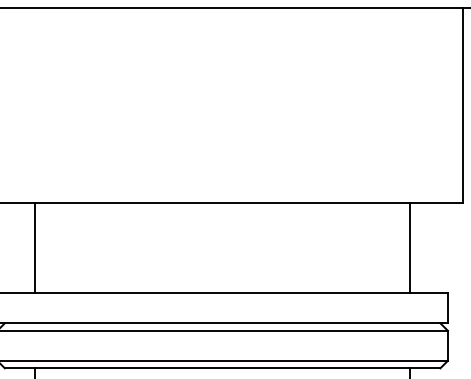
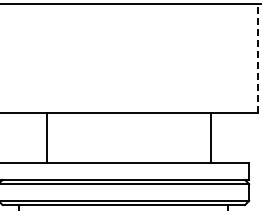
line: (462, 105) -> (257, 58), solid -> dashed
line: (35, 248) -> (47, 138), moved
line: (410, 248) -> (211, 138), moved

